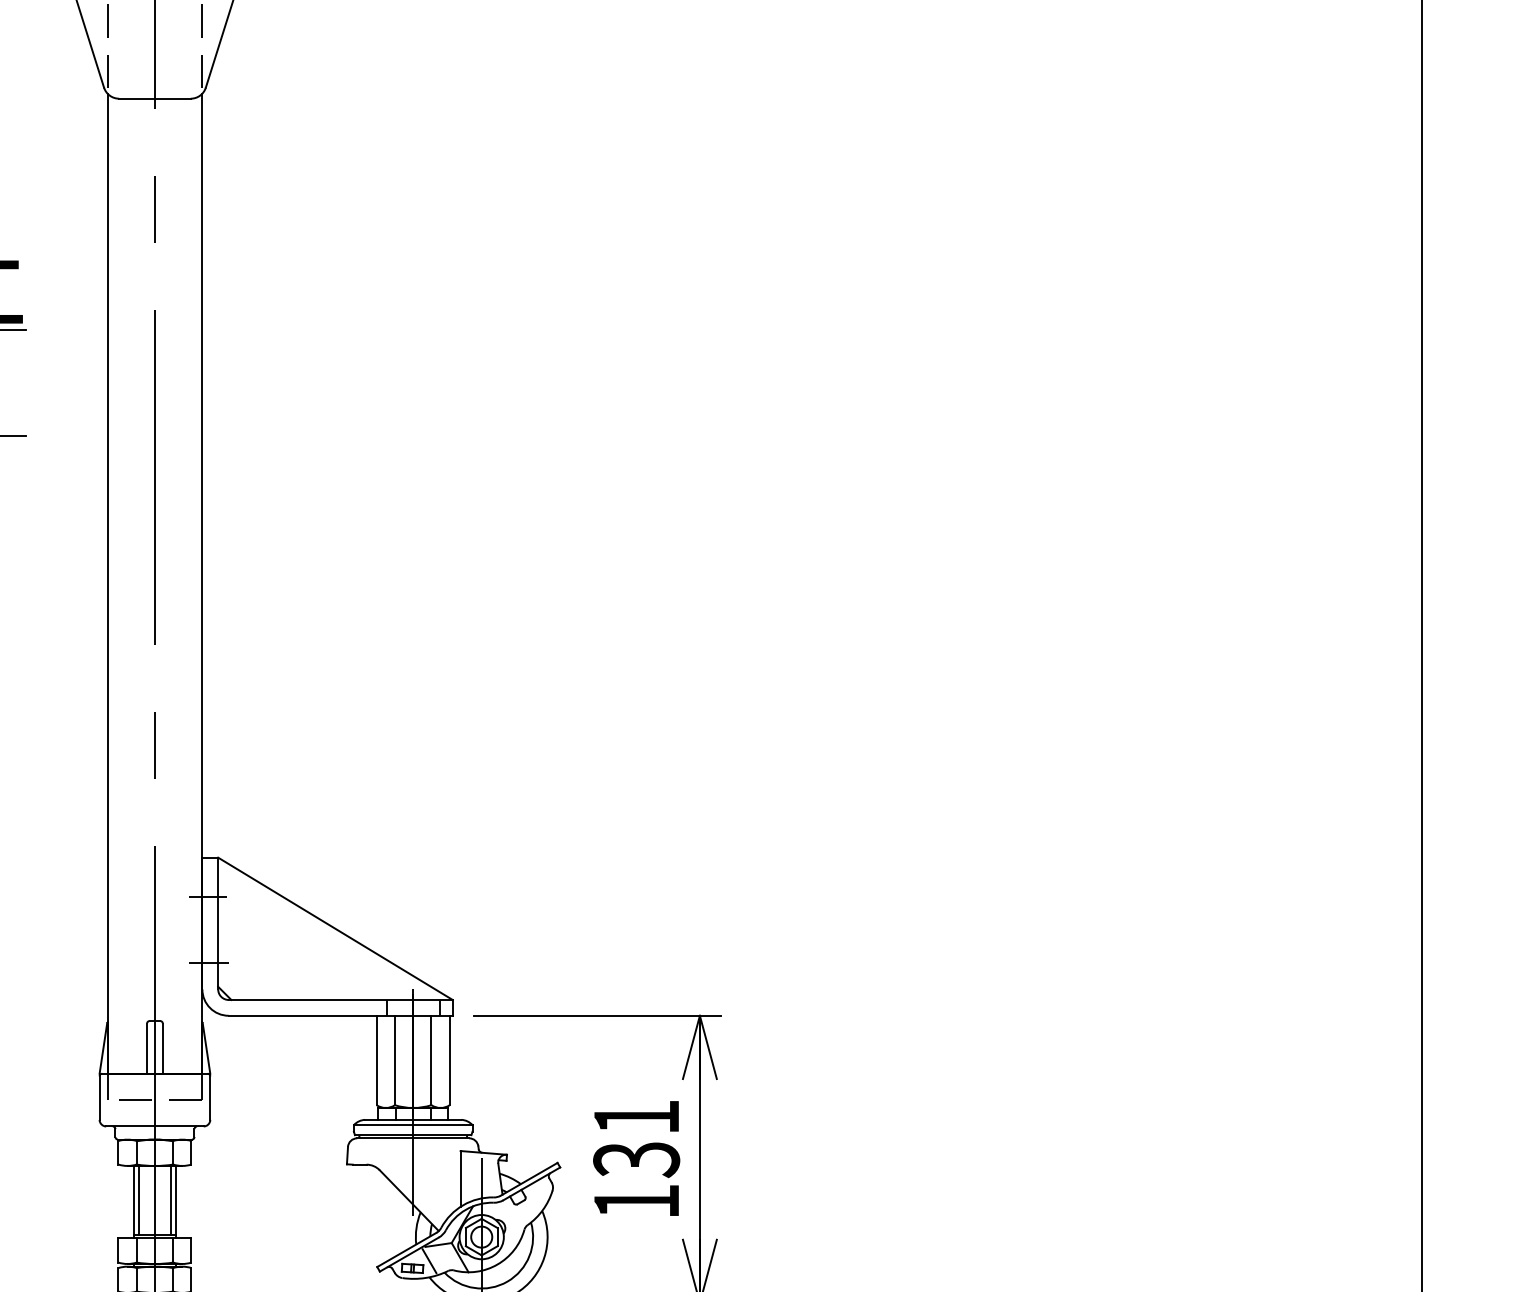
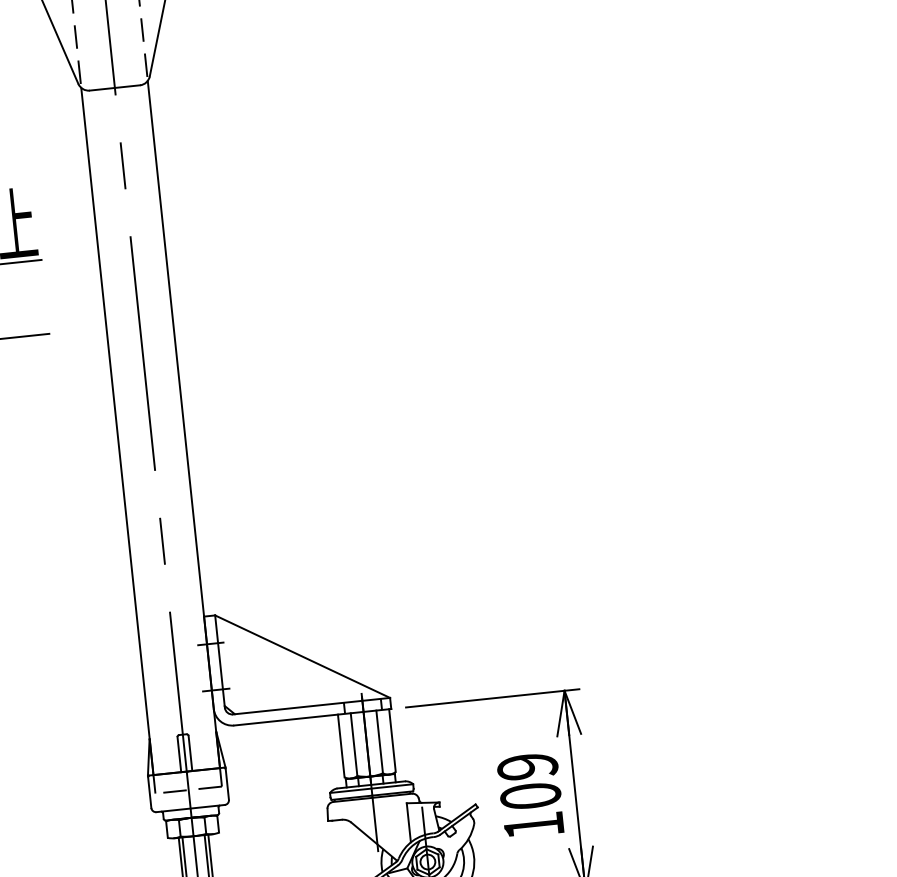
text: (636, 1139) -> (529, 782), 131 -> 109

